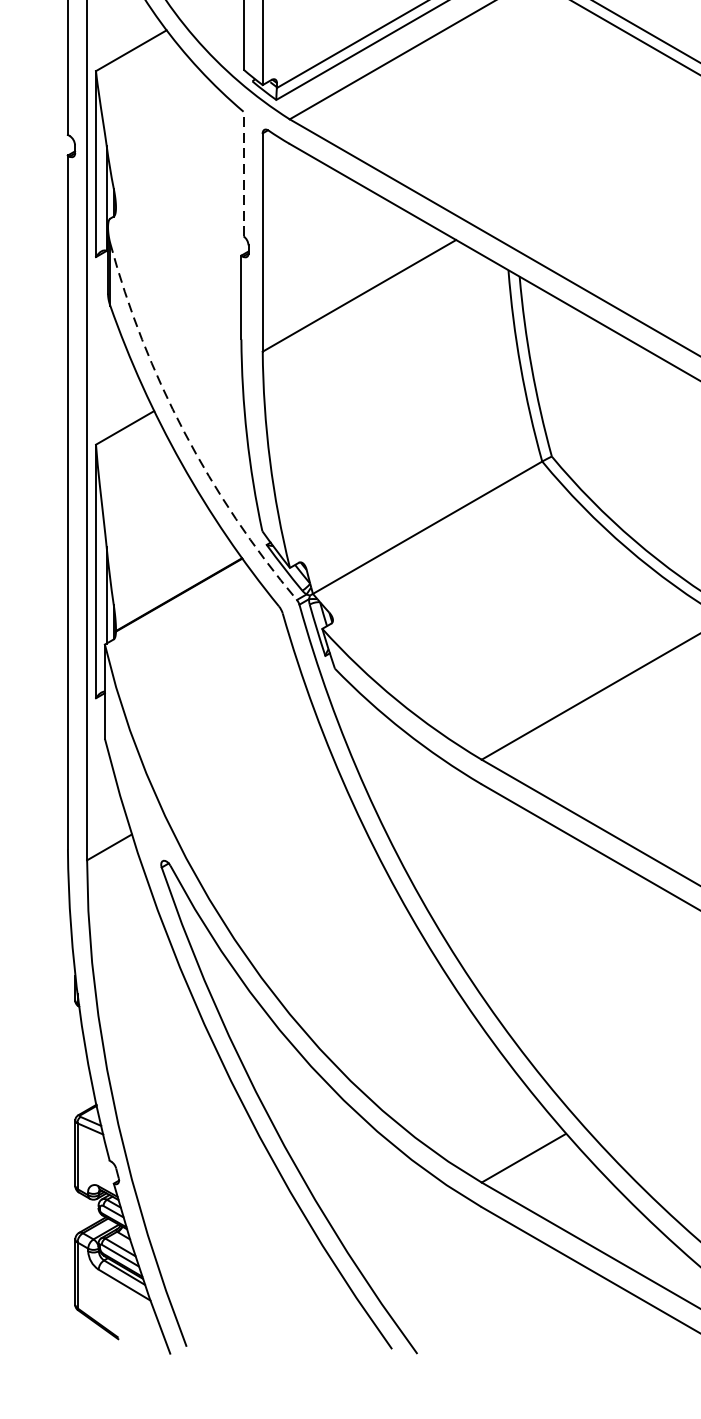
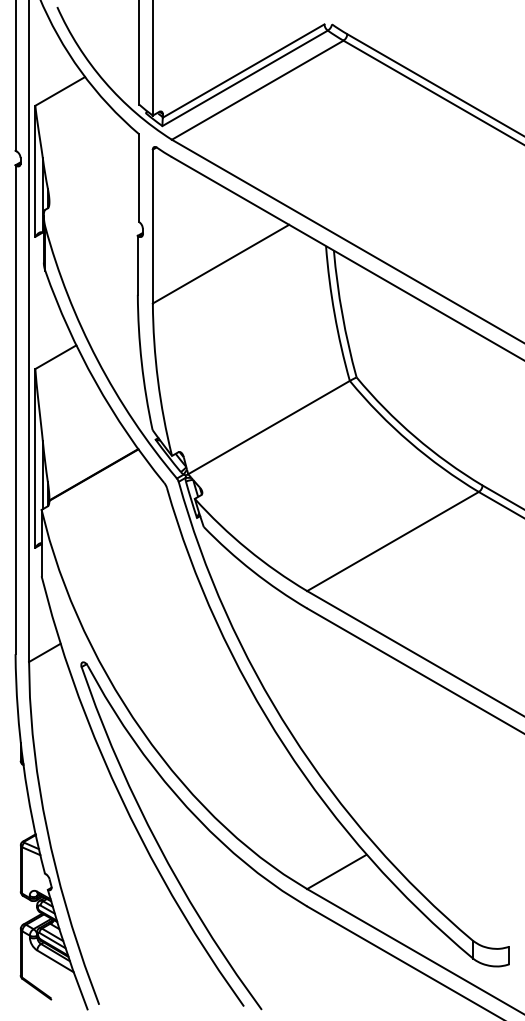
line: (243, 174) -> (139, 178), dashed -> solid
arc: (184, 431) -> (97, 359), dashed -> solid

